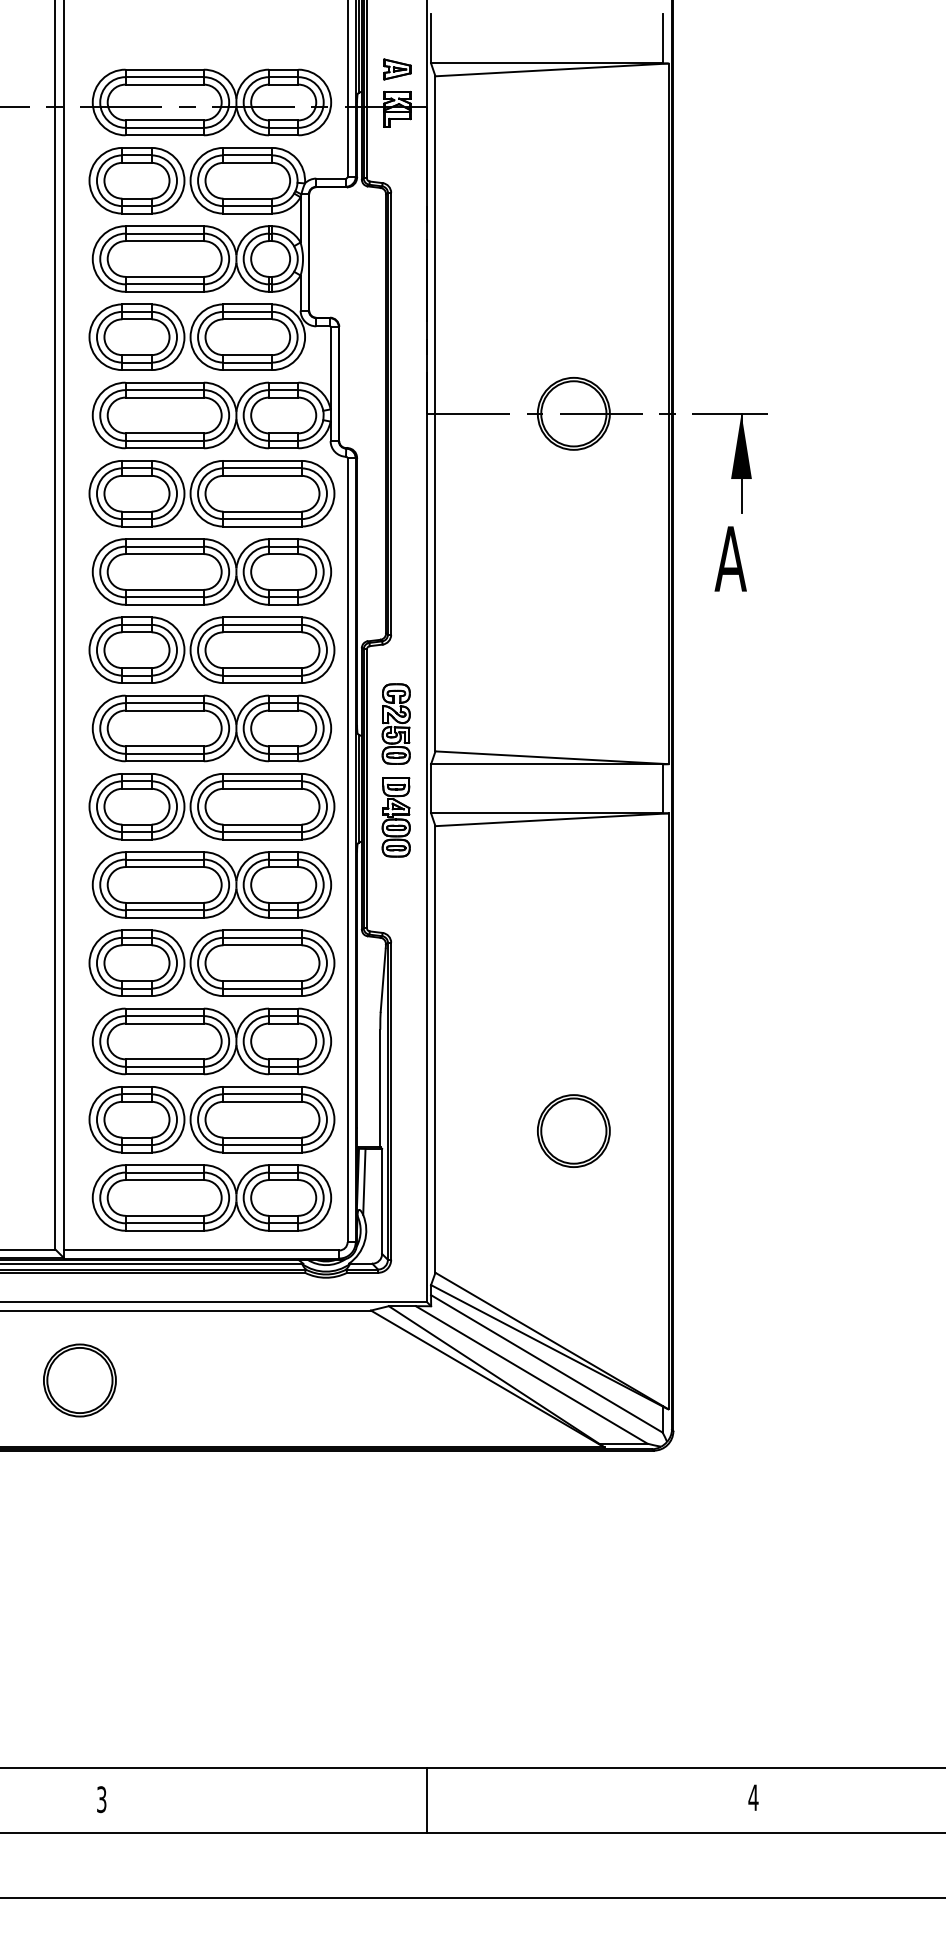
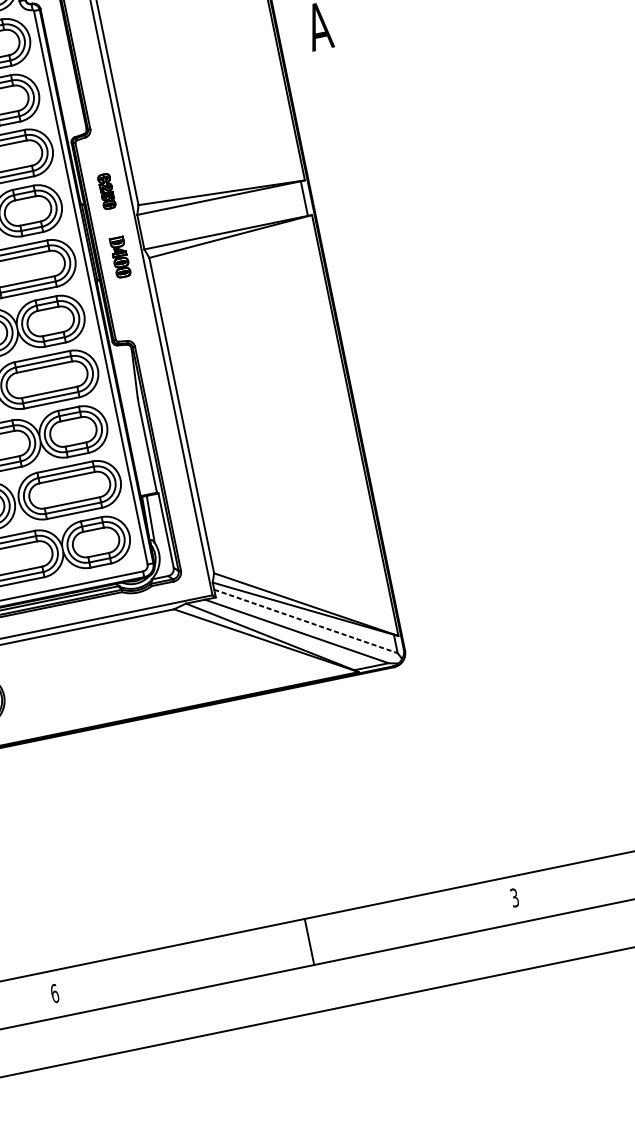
part: (395, 723) -> (106, 191), size x0.6
part: (395, 817) -> (119, 257), size x0.7
part: (573, 1130) -> (290, 452), removed
line: (546, 1363) -> (305, 621), solid -> dashed
text: (753, 1797) -> (514, 897), 4 -> 3
text: (101, 1799) -> (54, 993), 3 -> 6
line: (427, 1800) -> (309, 941), moved

